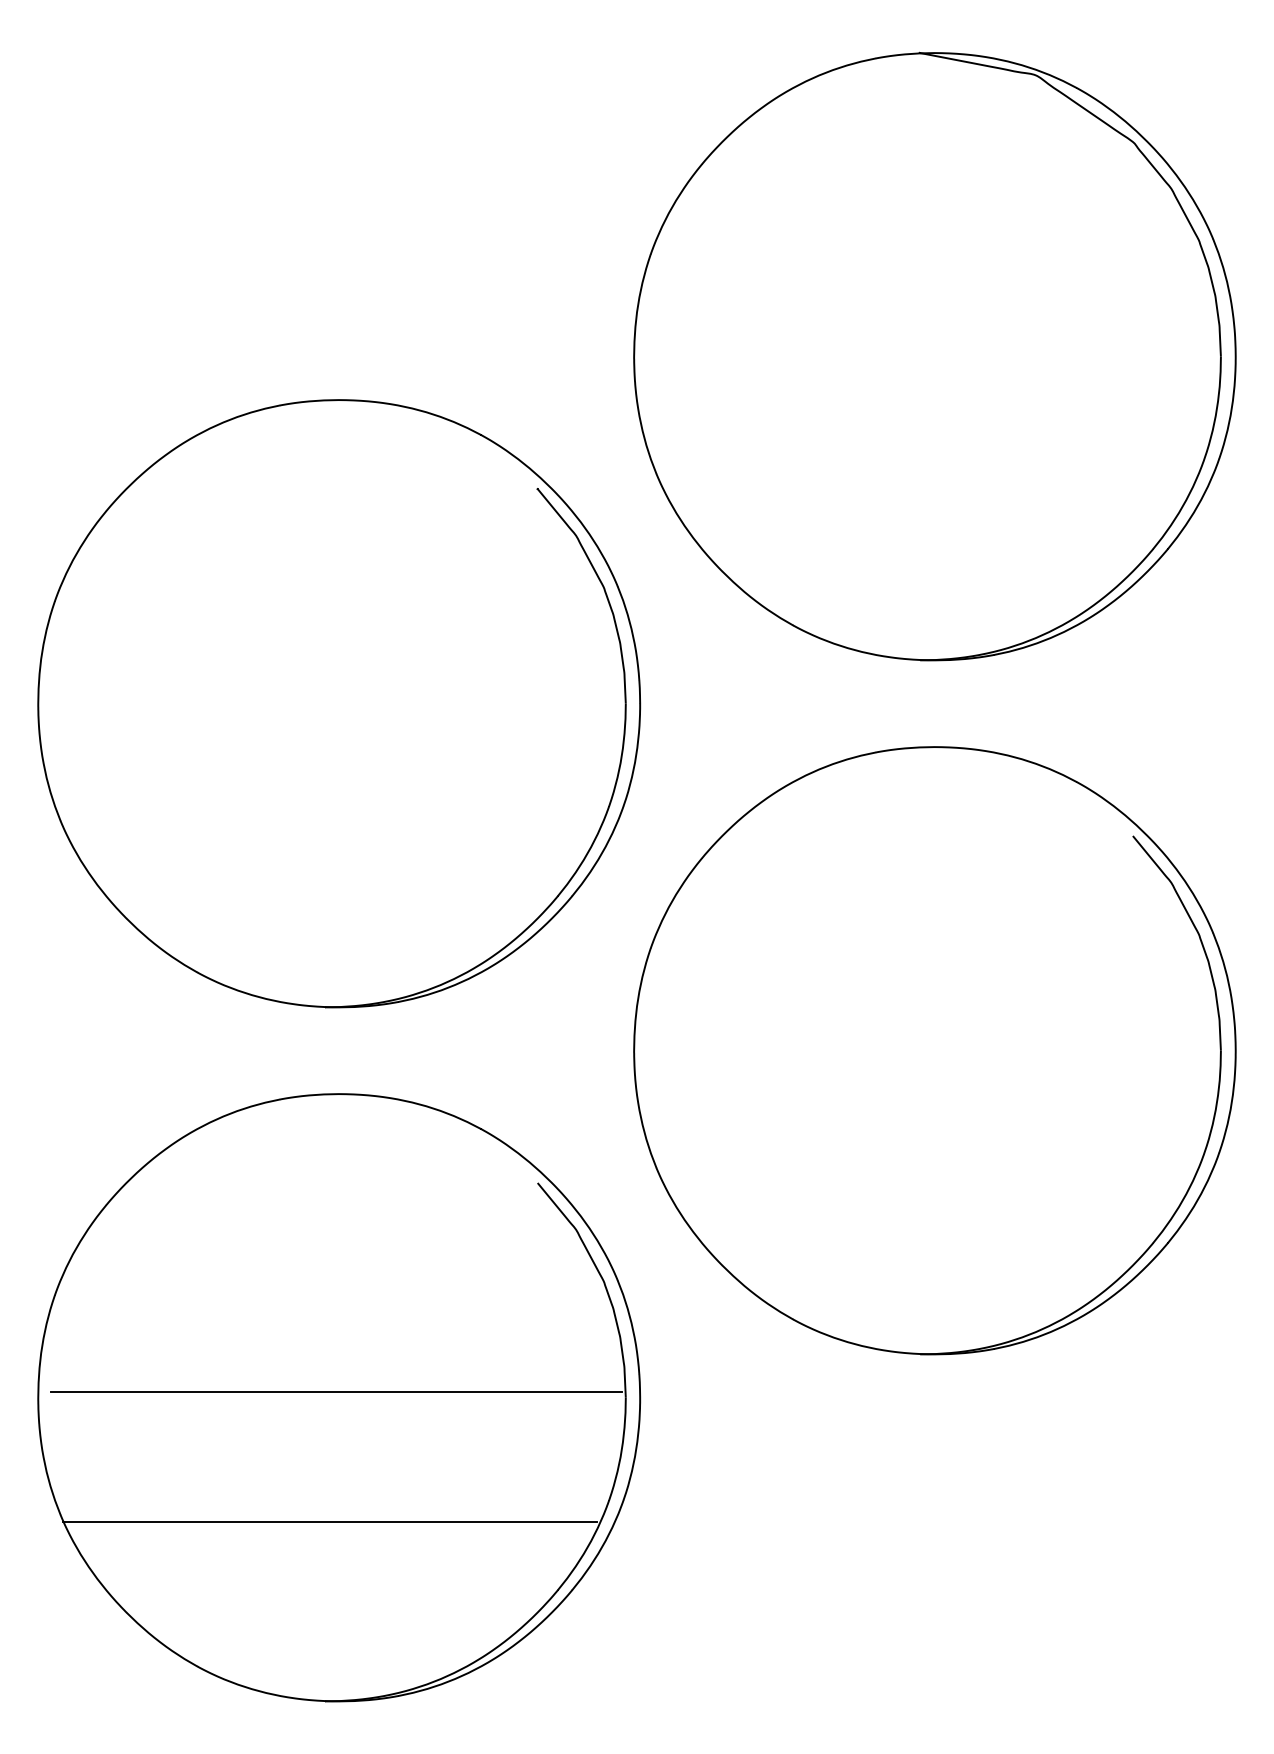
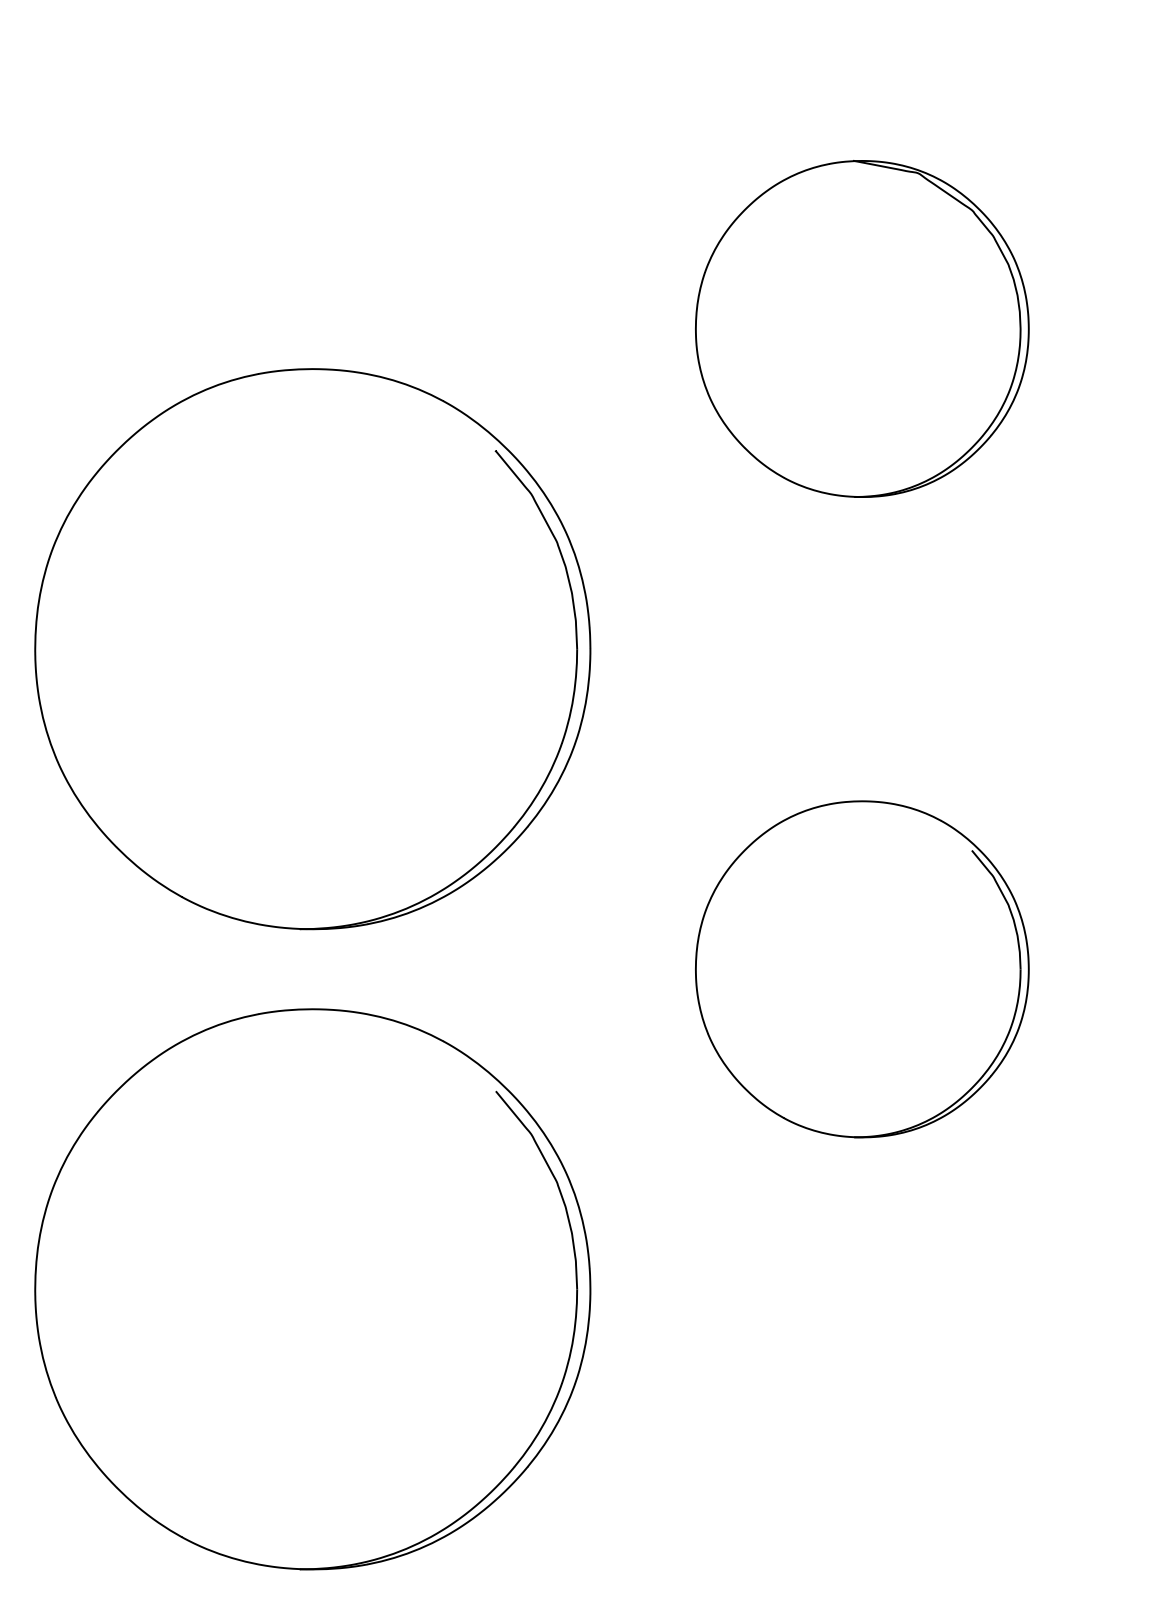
part: (934, 356) -> (861, 328), size x0.6
part: (934, 1050) -> (861, 969), size x0.6
line: (336, 1391) -> (310, 1283), removed
line: (329, 1521) -> (303, 1403), removed

